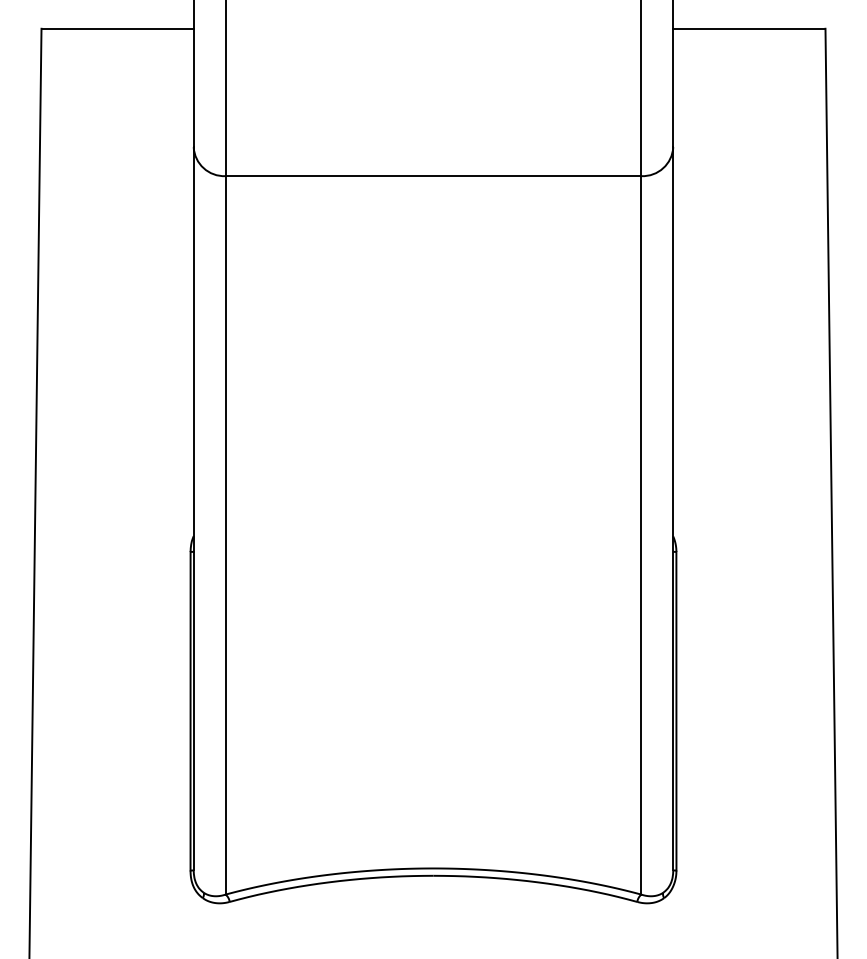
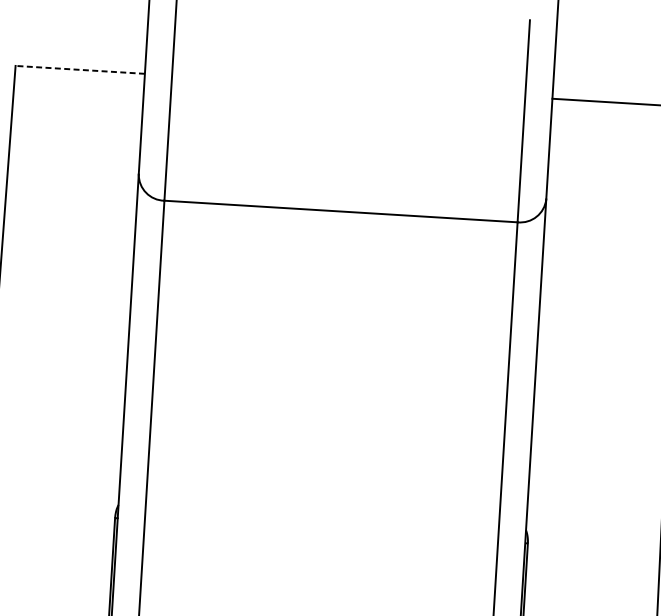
line: (117, 28) -> (80, 69), solid -> dashed

